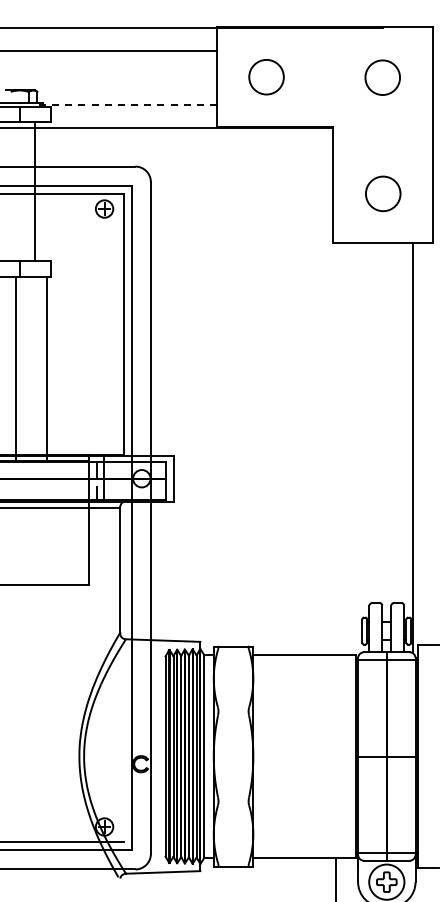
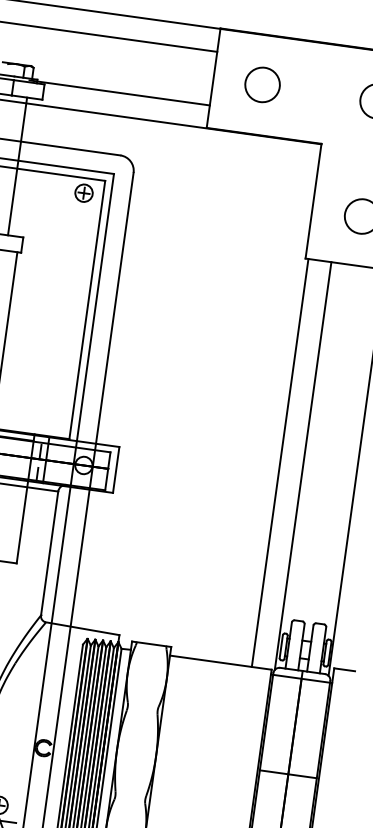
line: (125, 104) -> (119, 92), dashed -> solid
line: (359, 448) -> (303, 465), added
line: (335, 449) -> (279, 463), added

